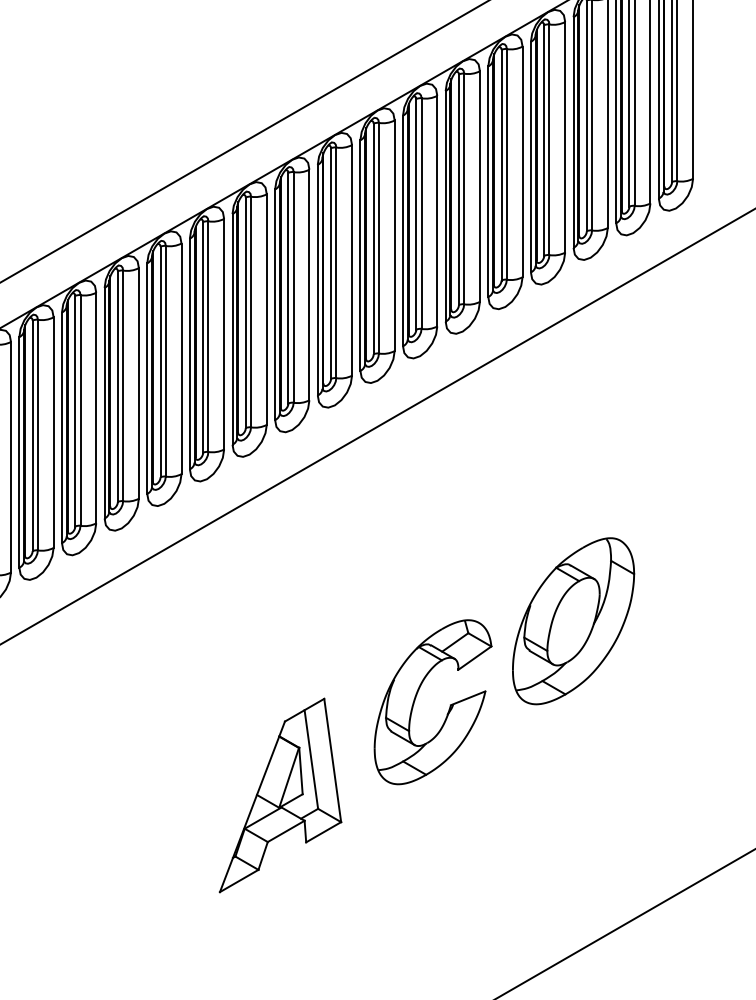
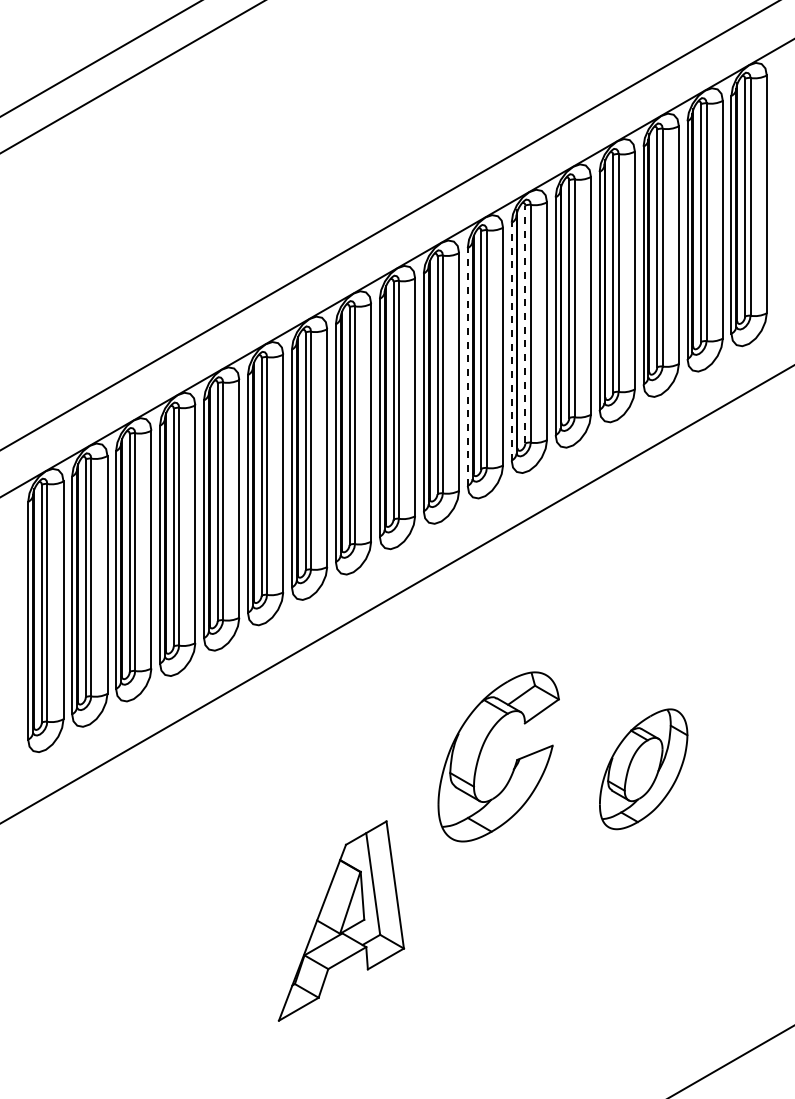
line: (459, 189) -> (525, 324), solid -> dashed
line: (445, 206) -> (511, 341), solid -> dashed
line: (402, 231) -> (467, 367), solid -> dashed
part: (573, 620) -> (643, 768), size x0.7
part: (417, 695) -> (482, 749), moved
part: (280, 794) -> (341, 920), moved

